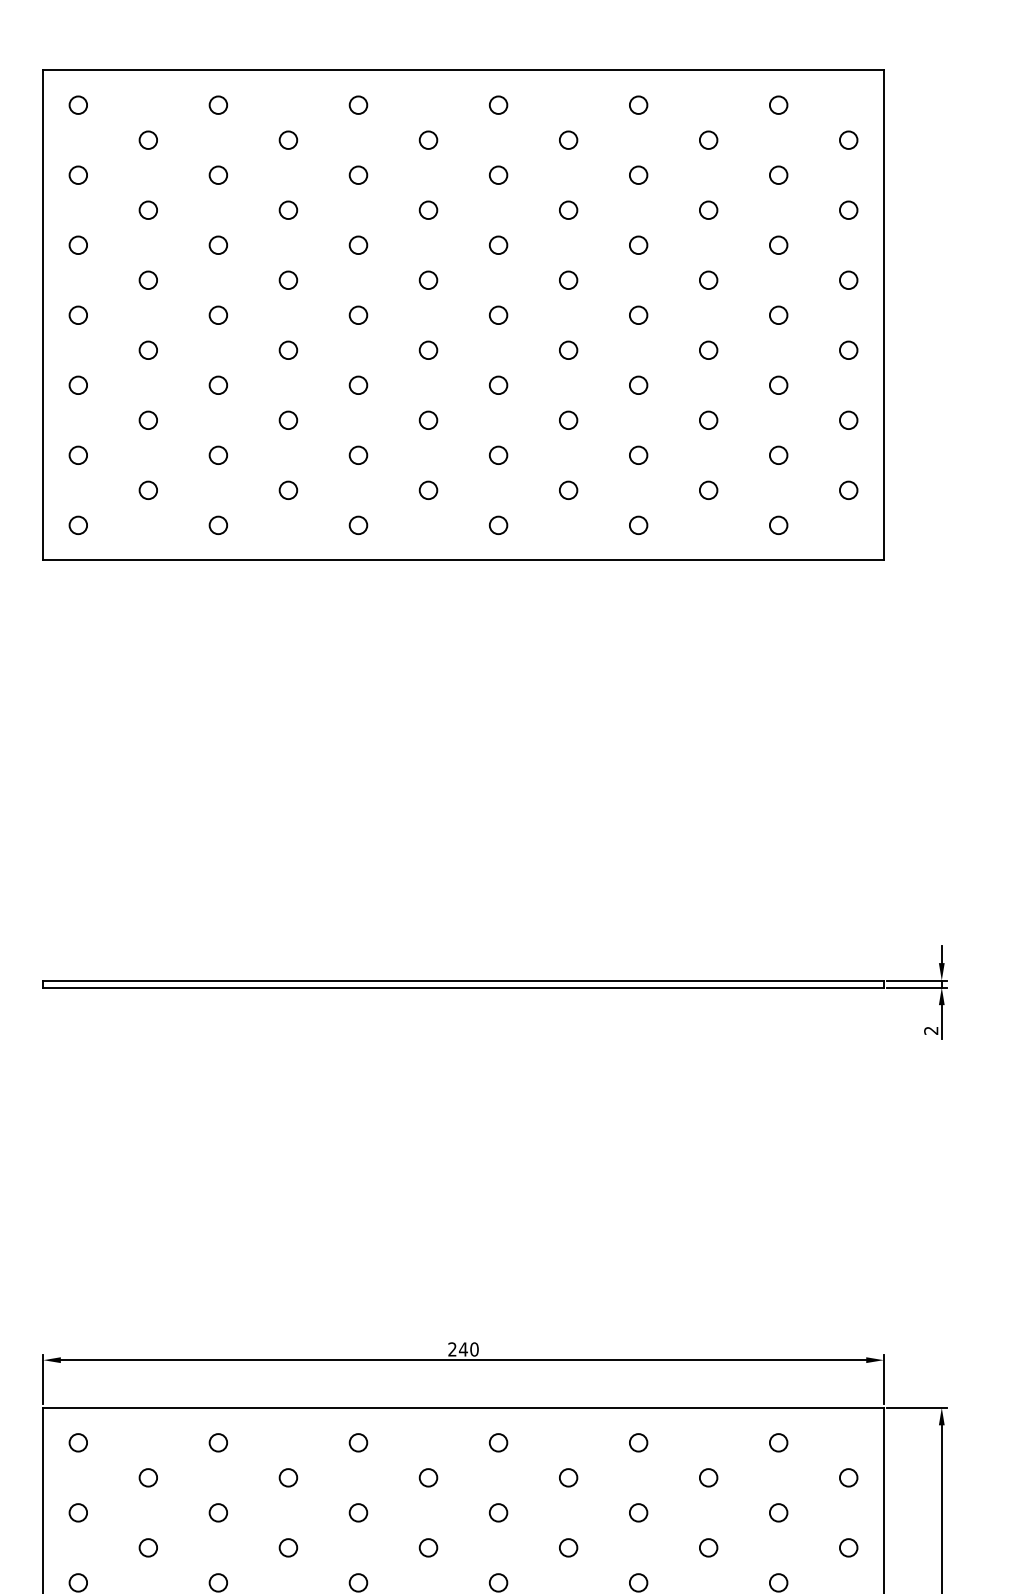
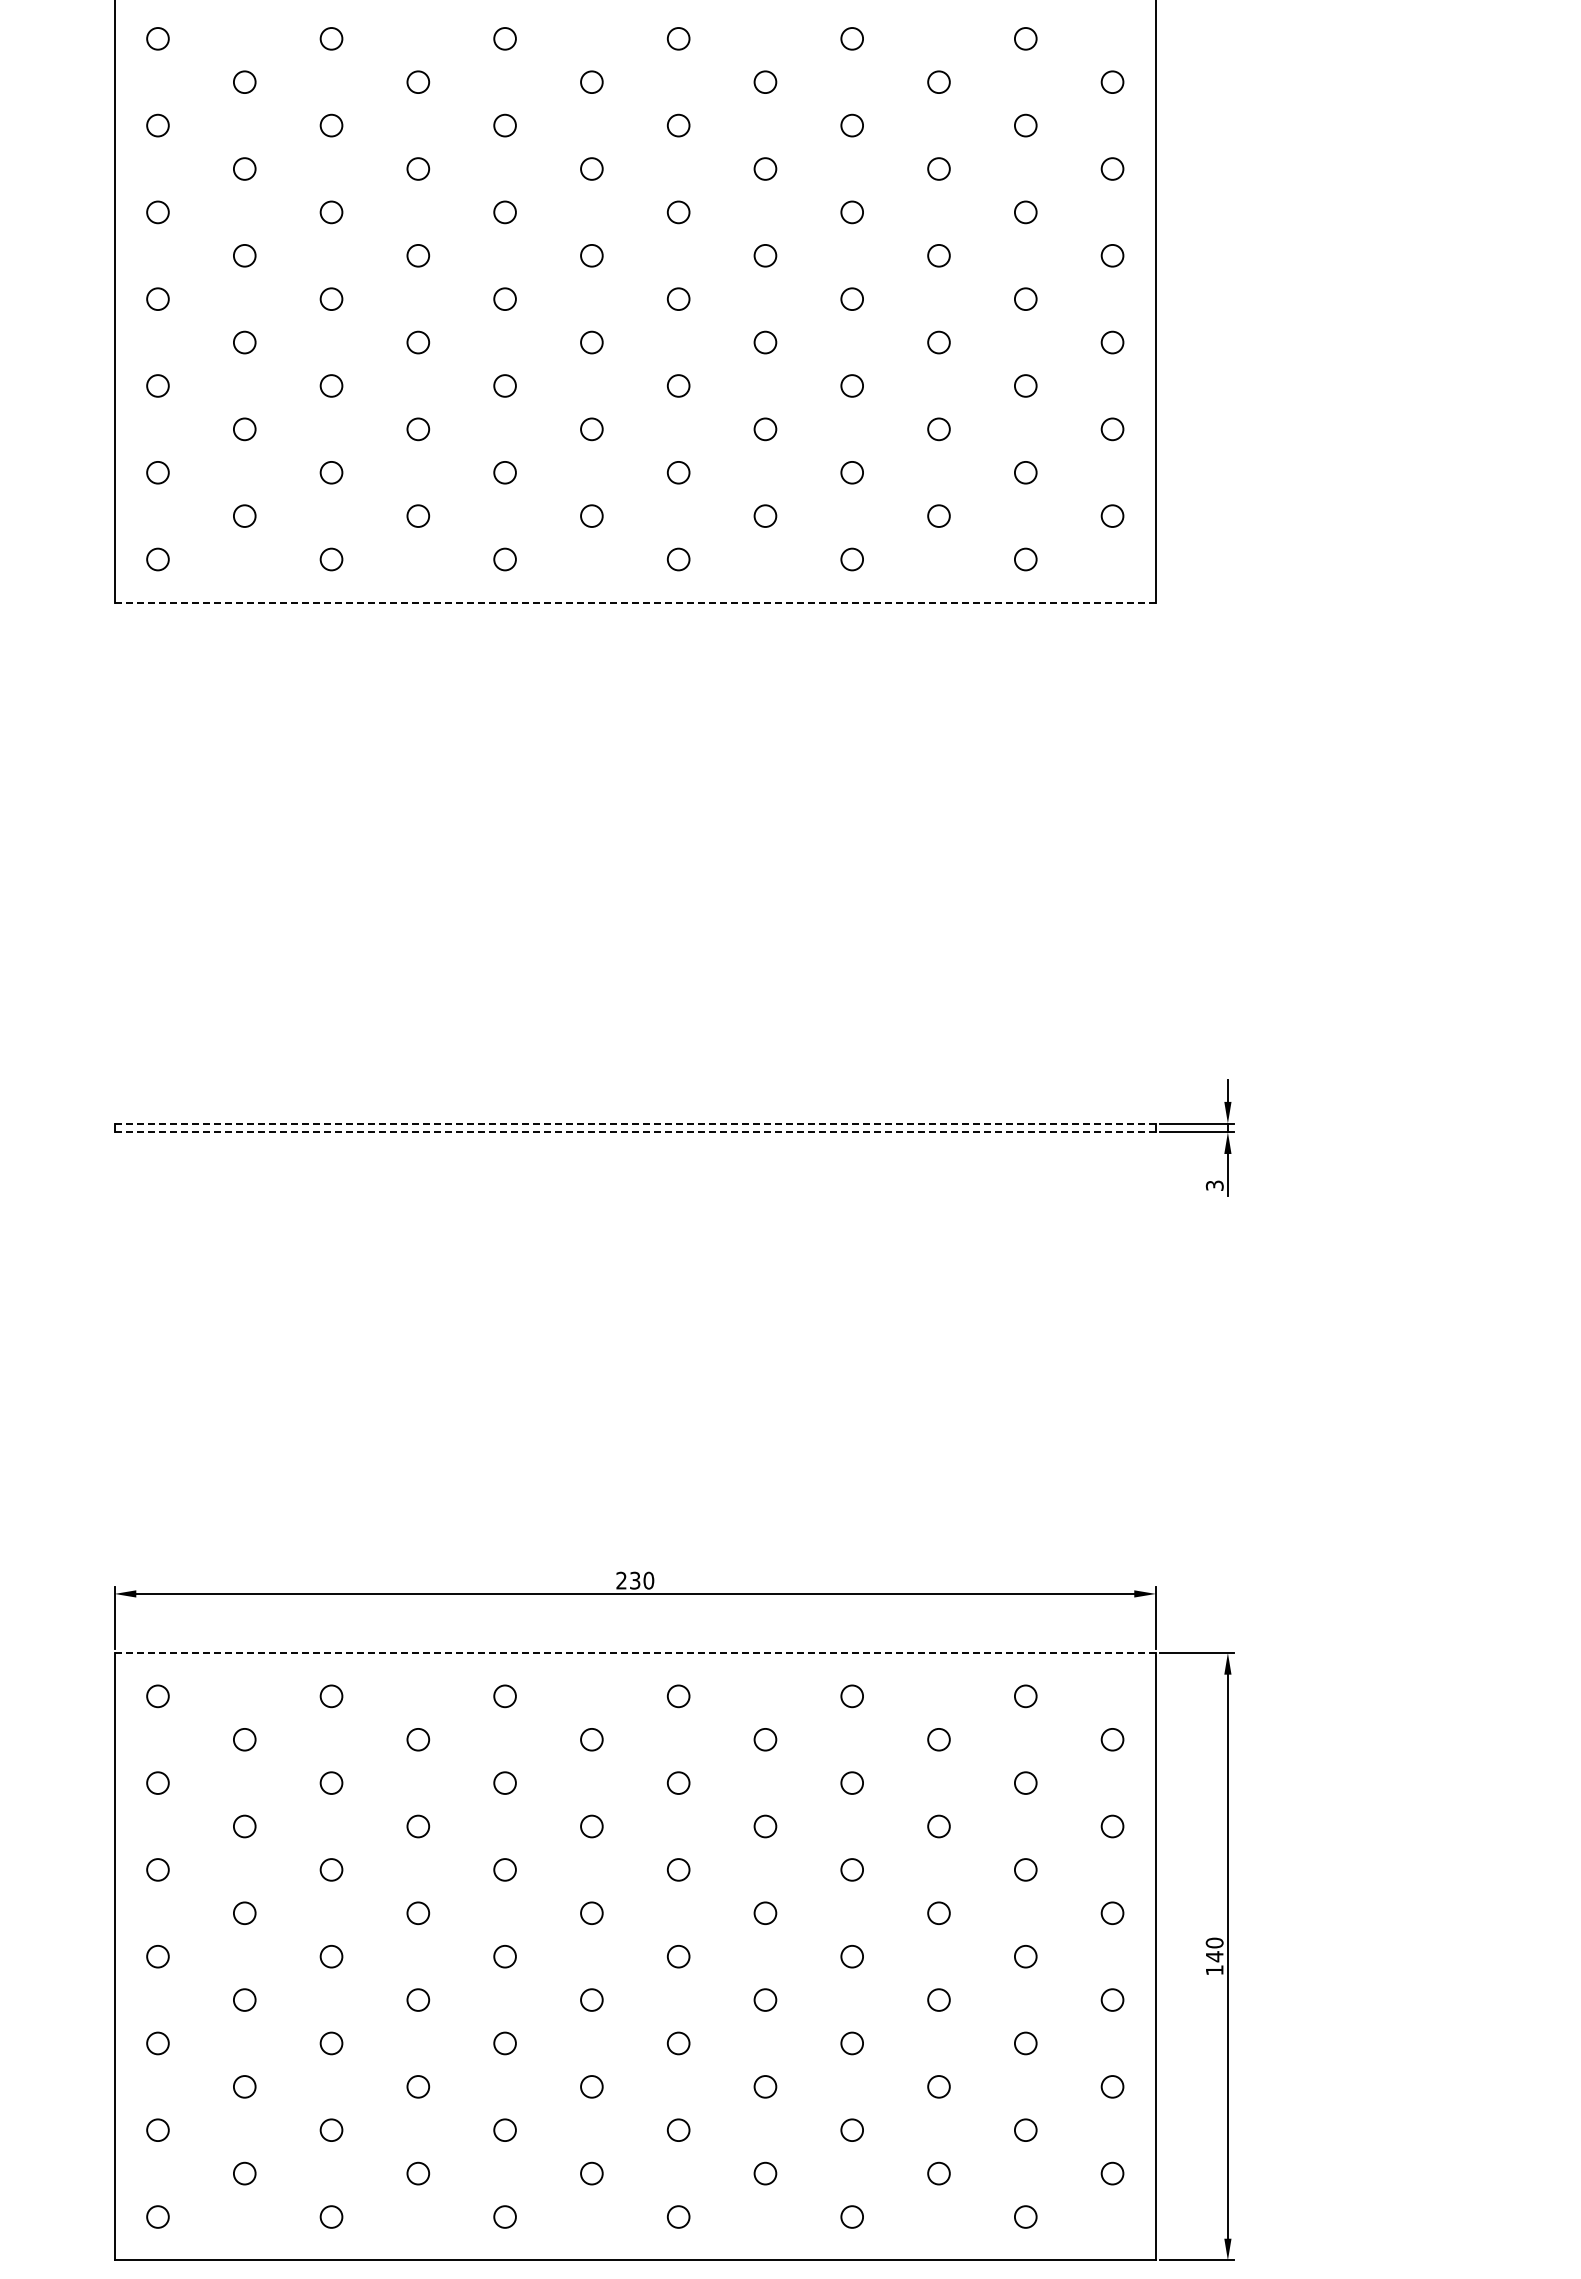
line: (463, 560) -> (635, 602), solid -> dashed
line: (463, 980) -> (635, 1123), solid -> dashed
line: (463, 987) -> (635, 1132), solid -> dashed
text: (930, 1030) -> (1214, 1185), 2 -> 3
text: (462, 1349) -> (634, 1580), 240 -> 230
line: (463, 1407) -> (635, 1652), solid -> dashed

